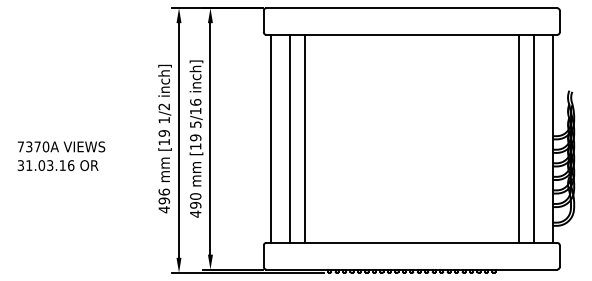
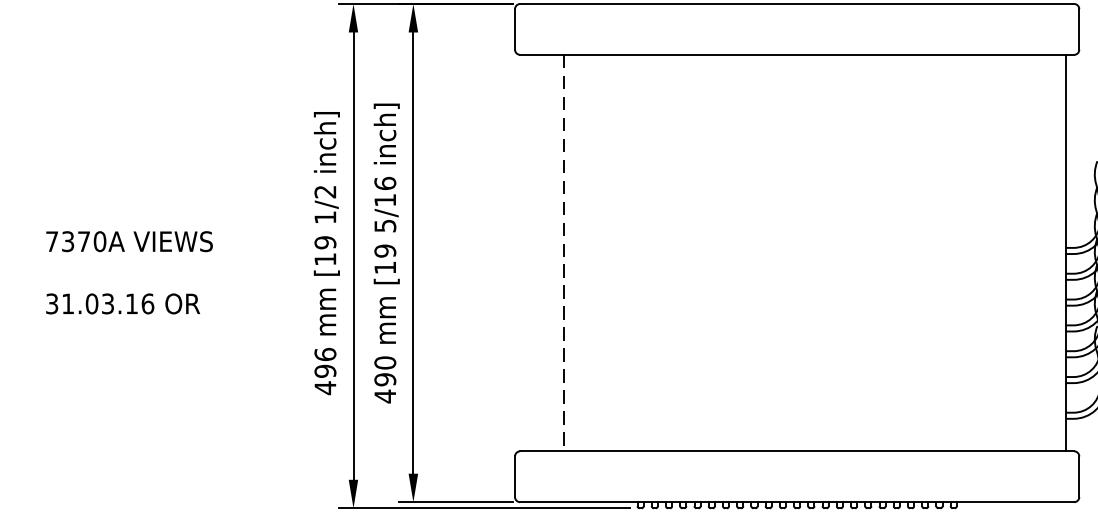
line: (270, 138) -> (527, 252), removed
line: (304, 138) -> (592, 252), removed
line: (519, 138) -> (1002, 252), removed
line: (533, 138) -> (1029, 252), removed
line: (289, 139) -> (564, 254), solid -> dashed
text: (61, 146) -> (129, 240), moved

